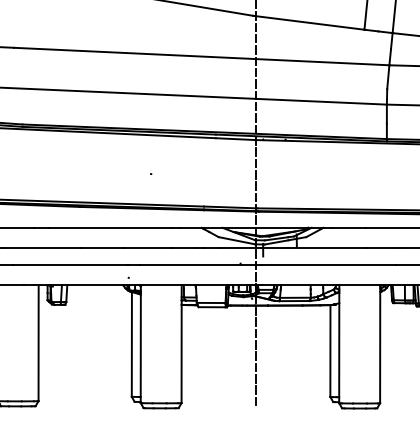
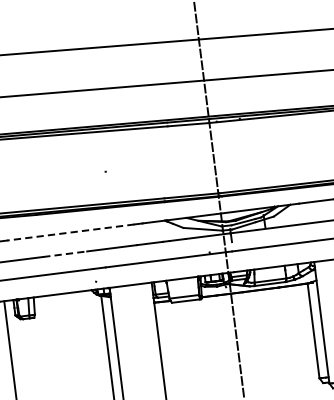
line: (110, 227) -> (70, 232), solid -> dashed
line: (103, 247) -> (66, 253), solid -> dashed

